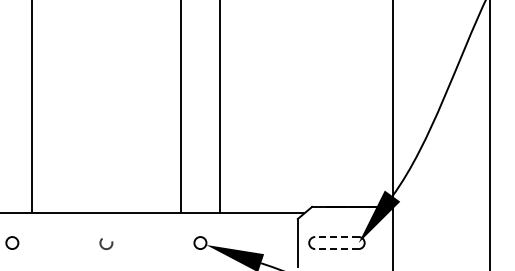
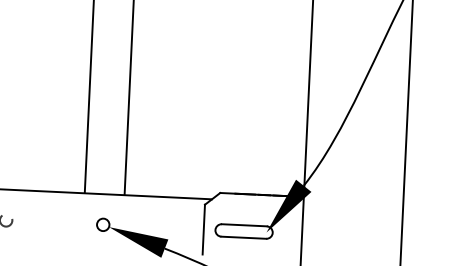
line: (336, 237) -> (243, 225), dashed -> solid
line: (336, 249) -> (243, 238), dashed -> solid

